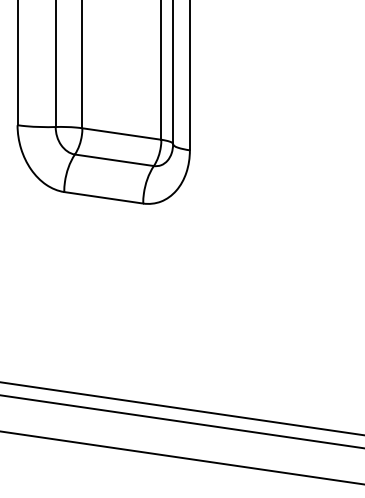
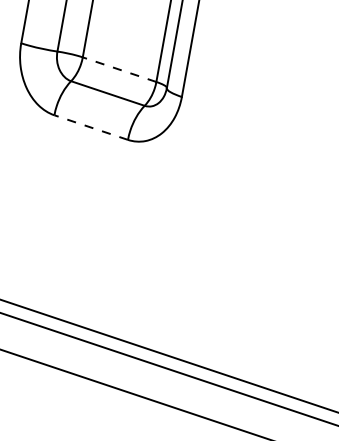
line: (121, 134) -> (119, 70), solid -> dashed
line: (103, 197) -> (91, 127), solid -> dashed

